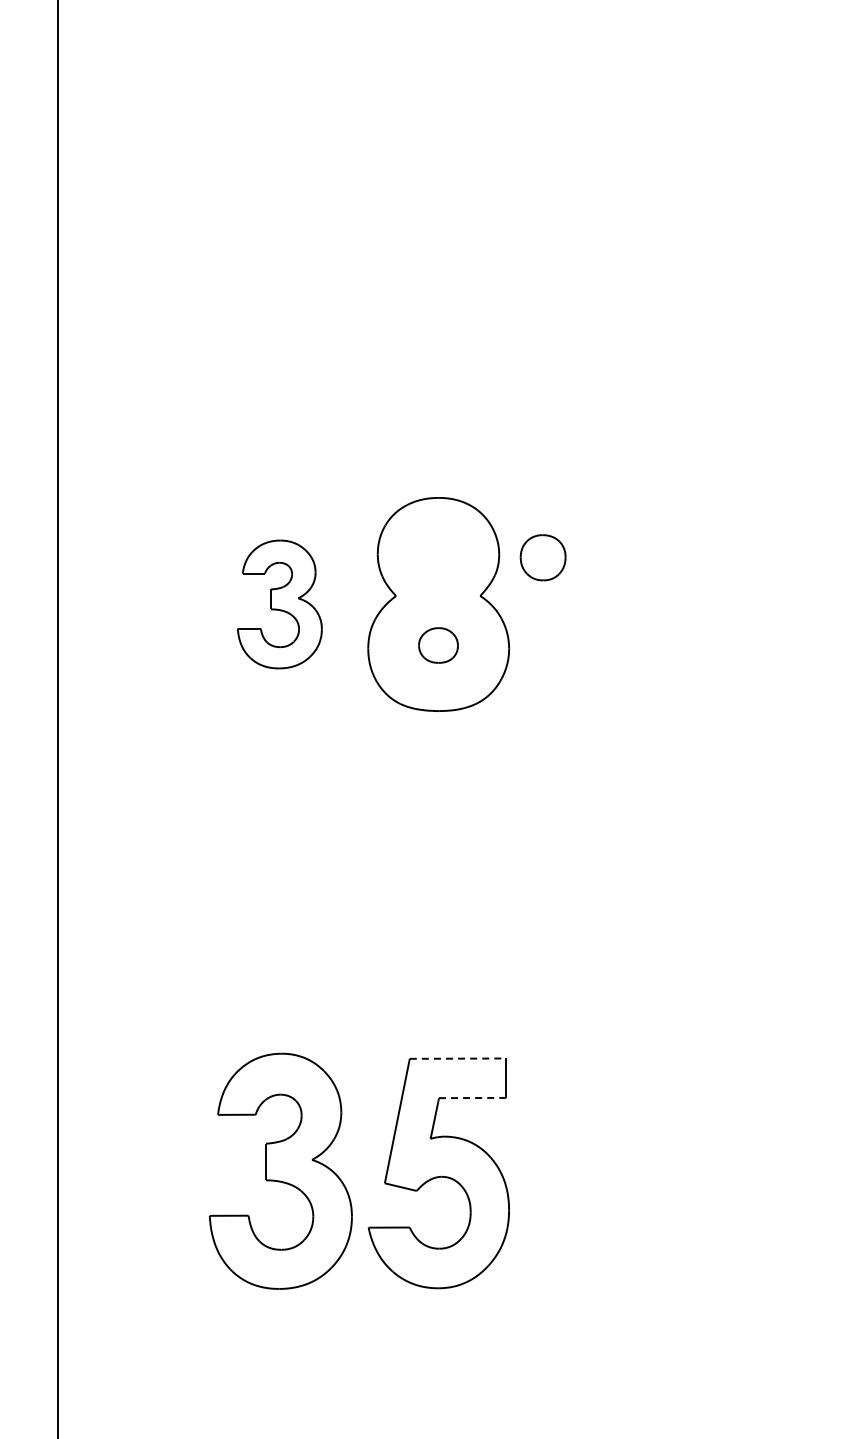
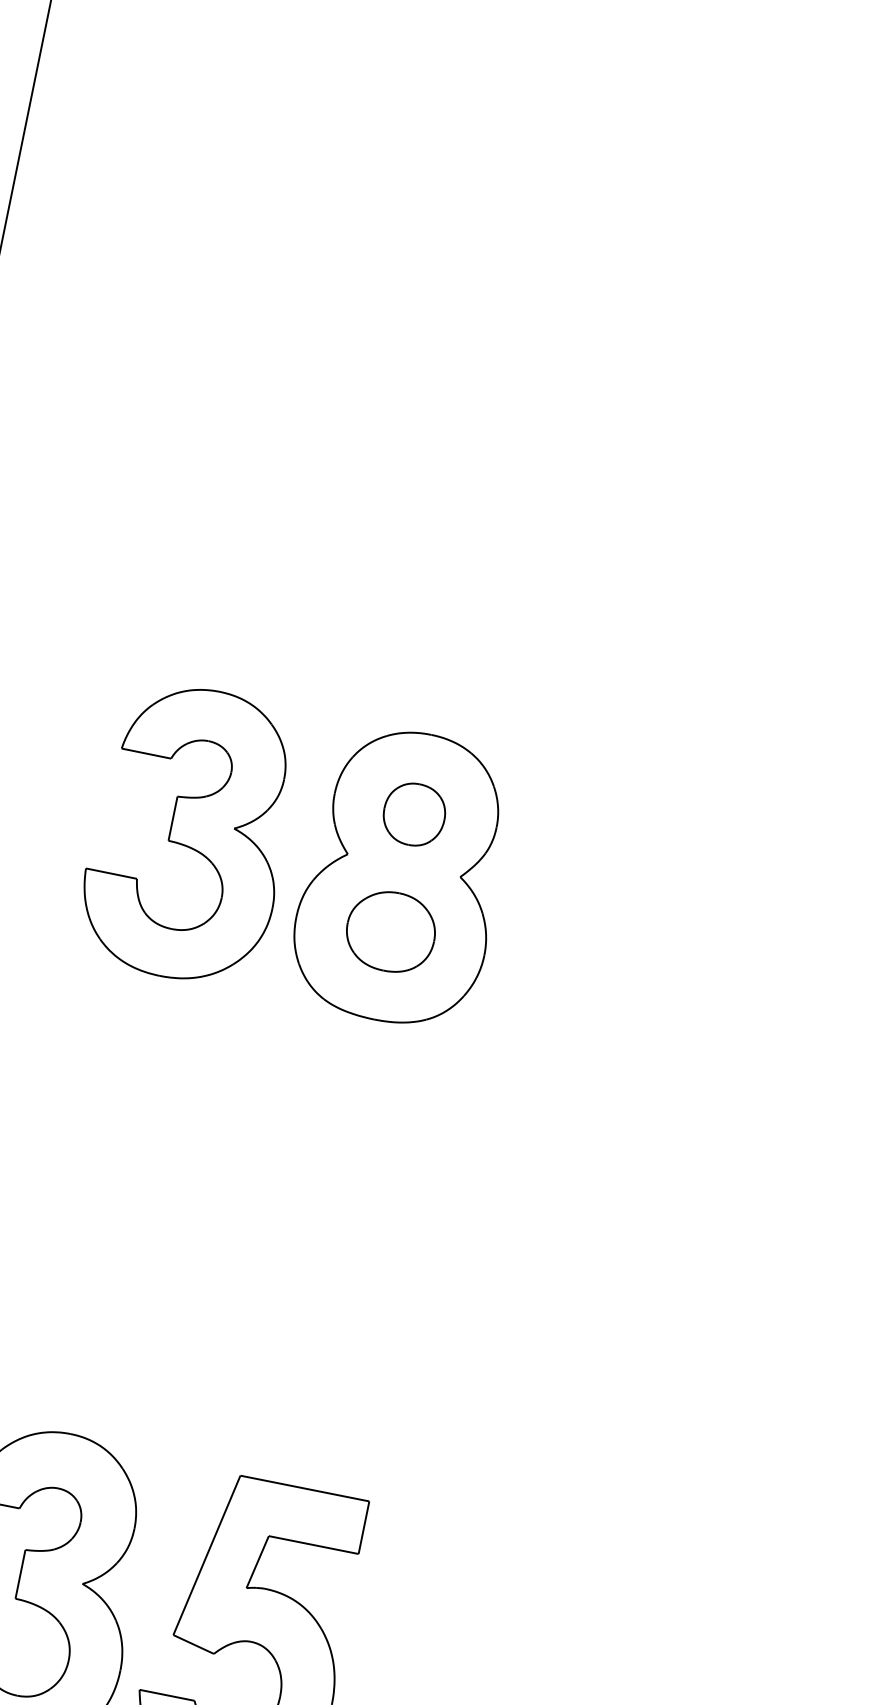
part: (542, 557) -> (413, 814), moved
part: (279, 604) -> (189, 833), size x1.67
part: (438, 645) -> (391, 931), size x1.67
line: (458, 1058) -> (305, 1488), dashed -> solid
line: (472, 1098) -> (313, 1545), dashed -> solid

